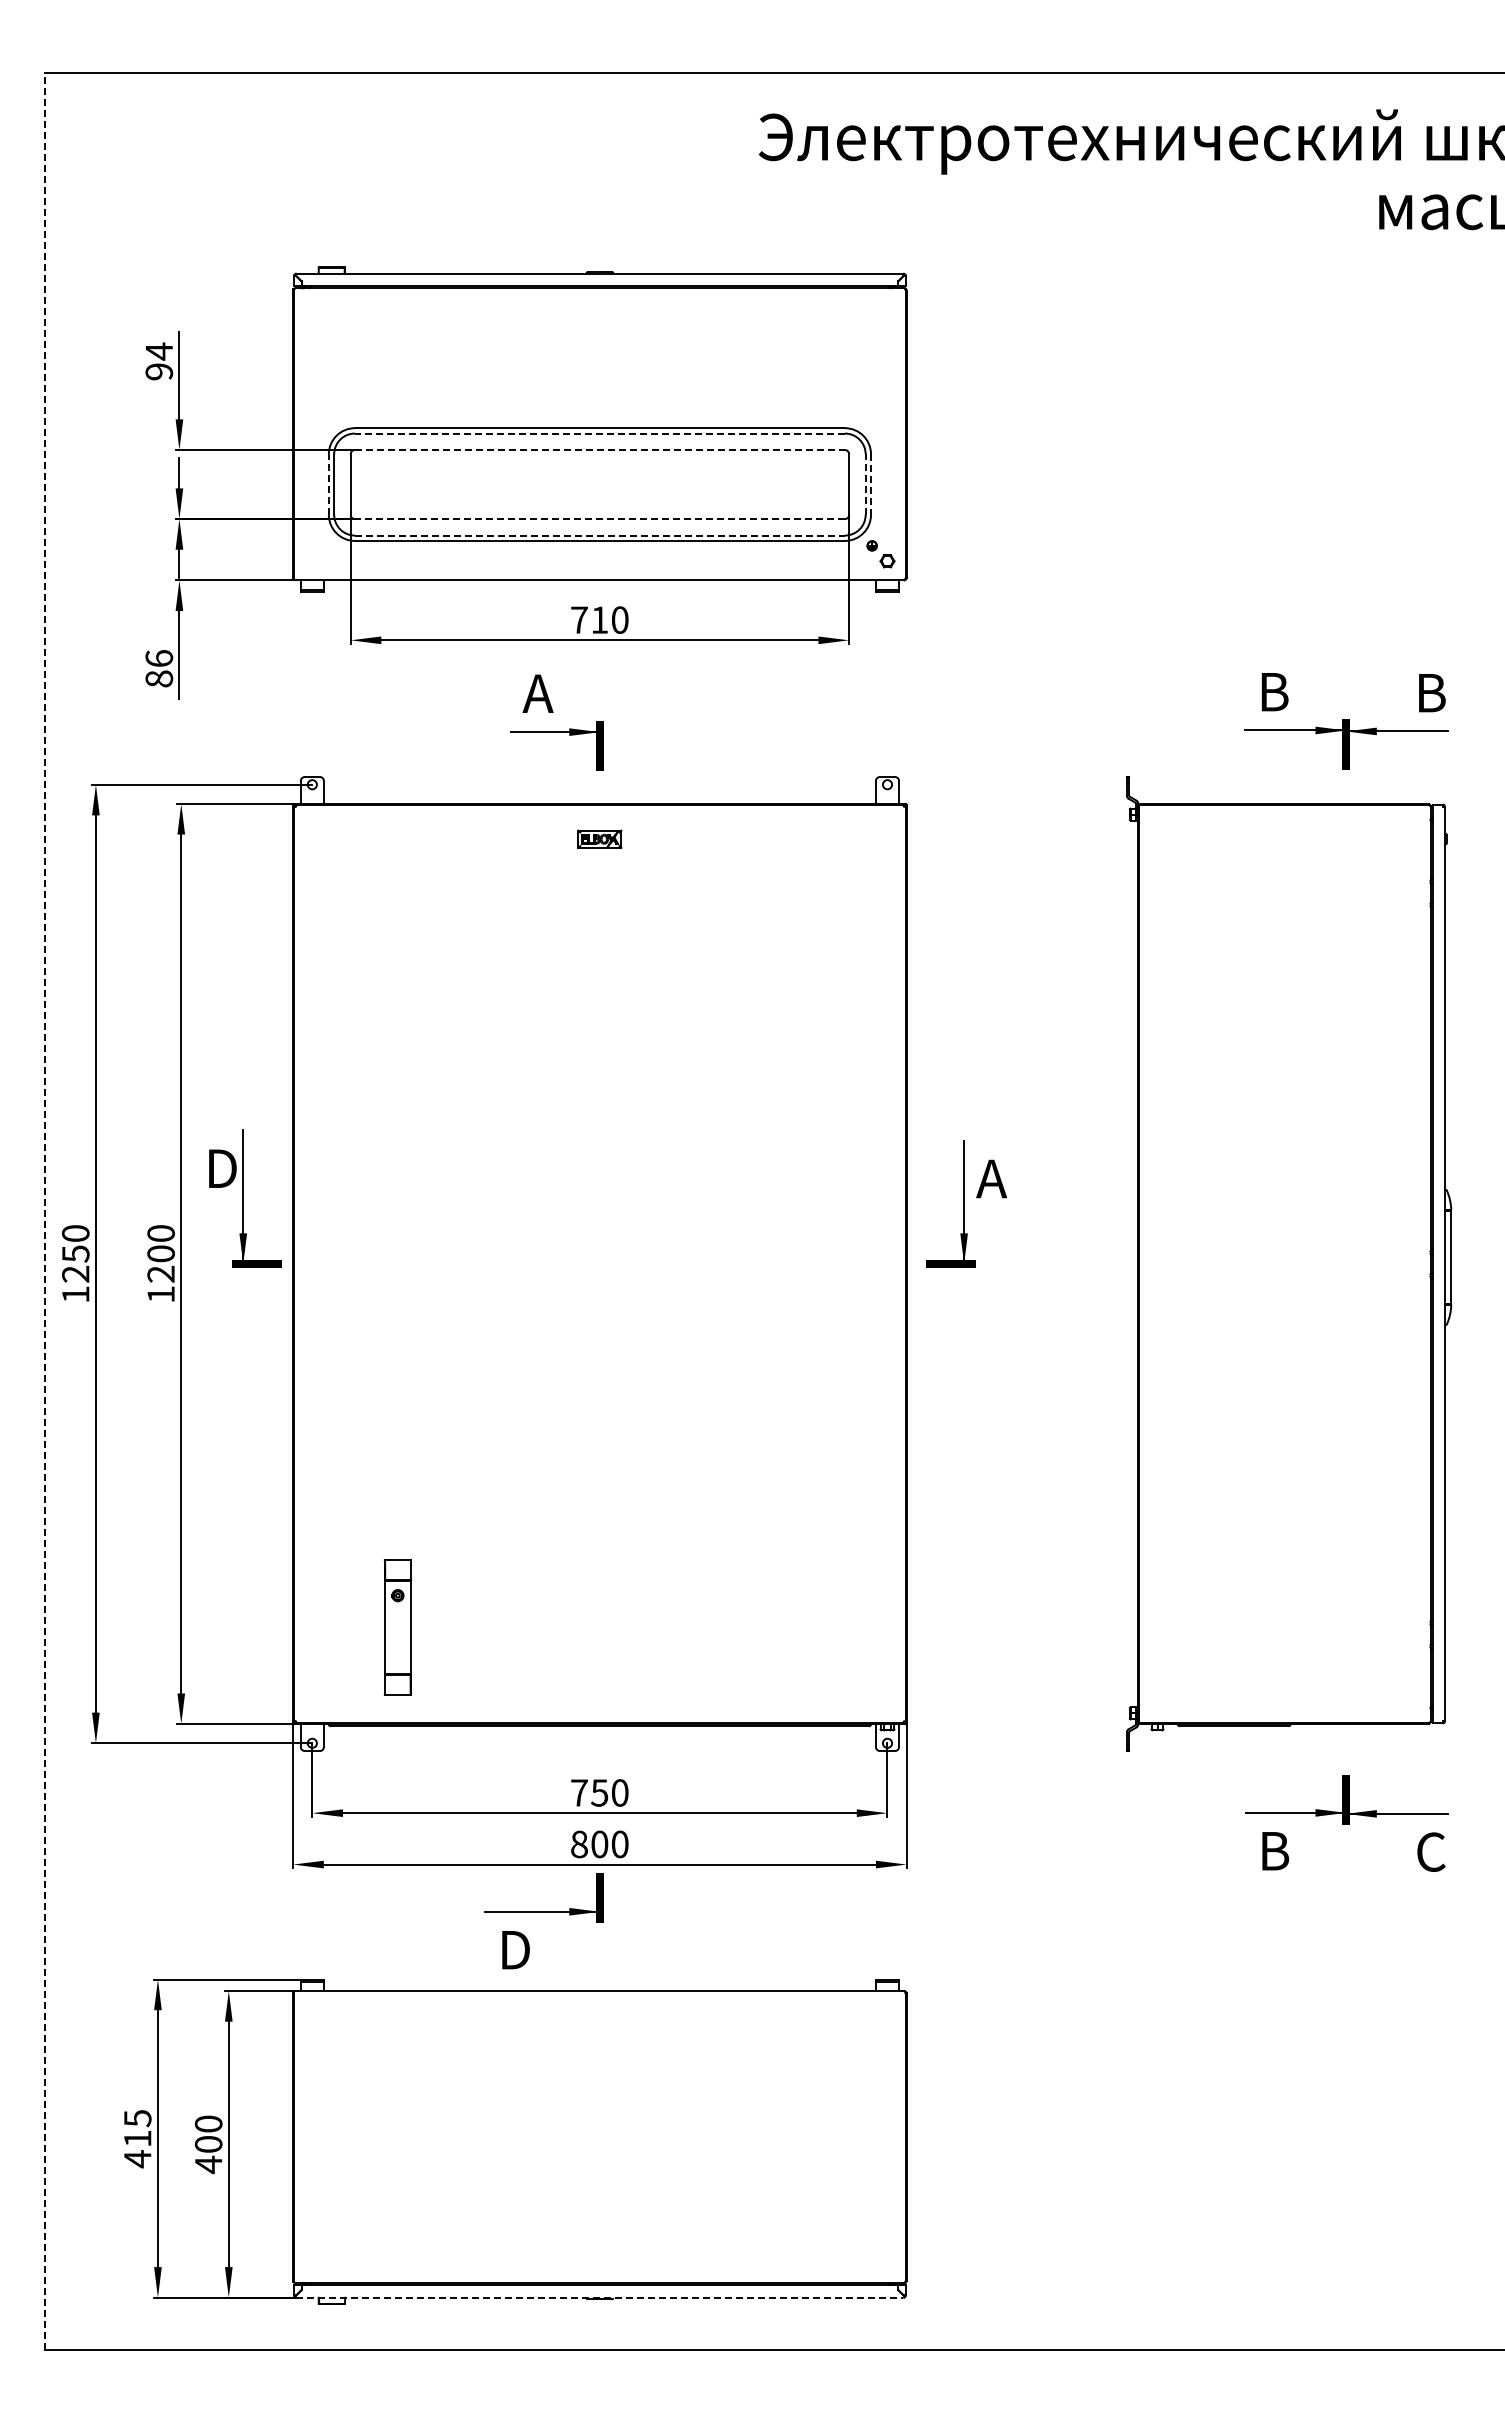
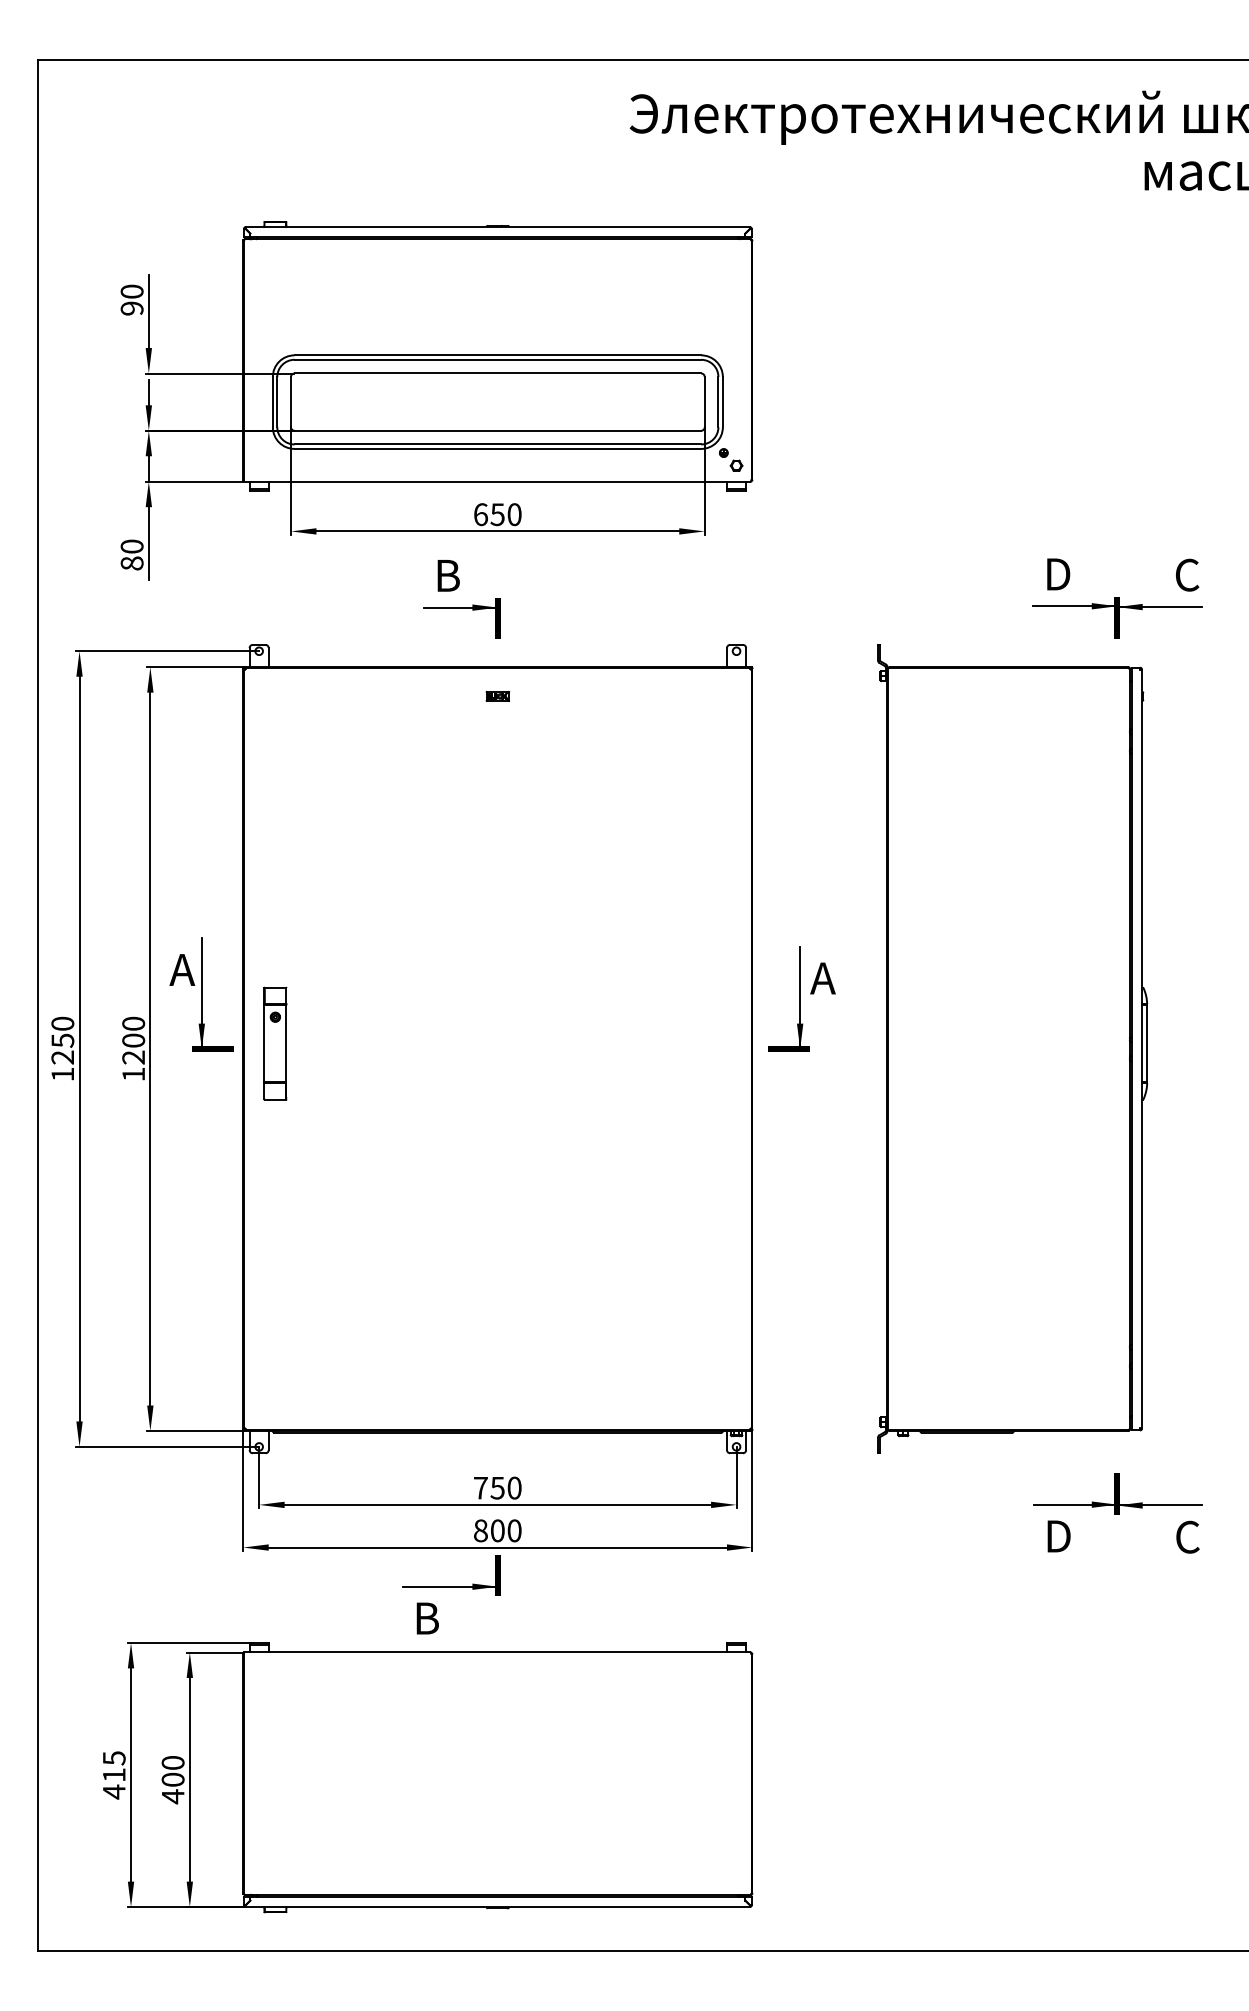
text: (159, 351) -> (132, 291), 94 -> 90
line: (599, 433) -> (497, 359), dashed -> solid
line: (600, 450) -> (498, 373), dashed -> solid
line: (328, 484) -> (272, 402), dashed -> solid
line: (865, 484) -> (718, 402), dashed -> solid
line: (871, 485) -> (723, 402), dashed -> solid
line: (599, 519) -> (497, 431), dashed -> solid
line: (600, 535) -> (498, 444), dashed -> solid
text: (589, 619) -> (489, 514), 710 -> 650
text: (159, 658) -> (132, 546), 86 -> 80
text: (1277, 692) -> (1060, 574), B -> D
text: (1430, 692) -> (1187, 574), B -> С
text: (538, 693) -> (446, 575), A -> B
part: (599, 838) -> (497, 695), size x0.62
text: (220, 1168) -> (182, 969), D -> A
line: (45, 1211) -> (37, 1005), dashed -> solid
part: (1289, 1263) -> (1012, 1048), moved
part: (397, 1627) -> (275, 1043), moved
text: (1278, 1851) -> (1061, 1536), B -> D
text: (518, 1950) -> (430, 1618), D -> B
line: (599, 2297) -> (497, 1906), dashed -> solid

